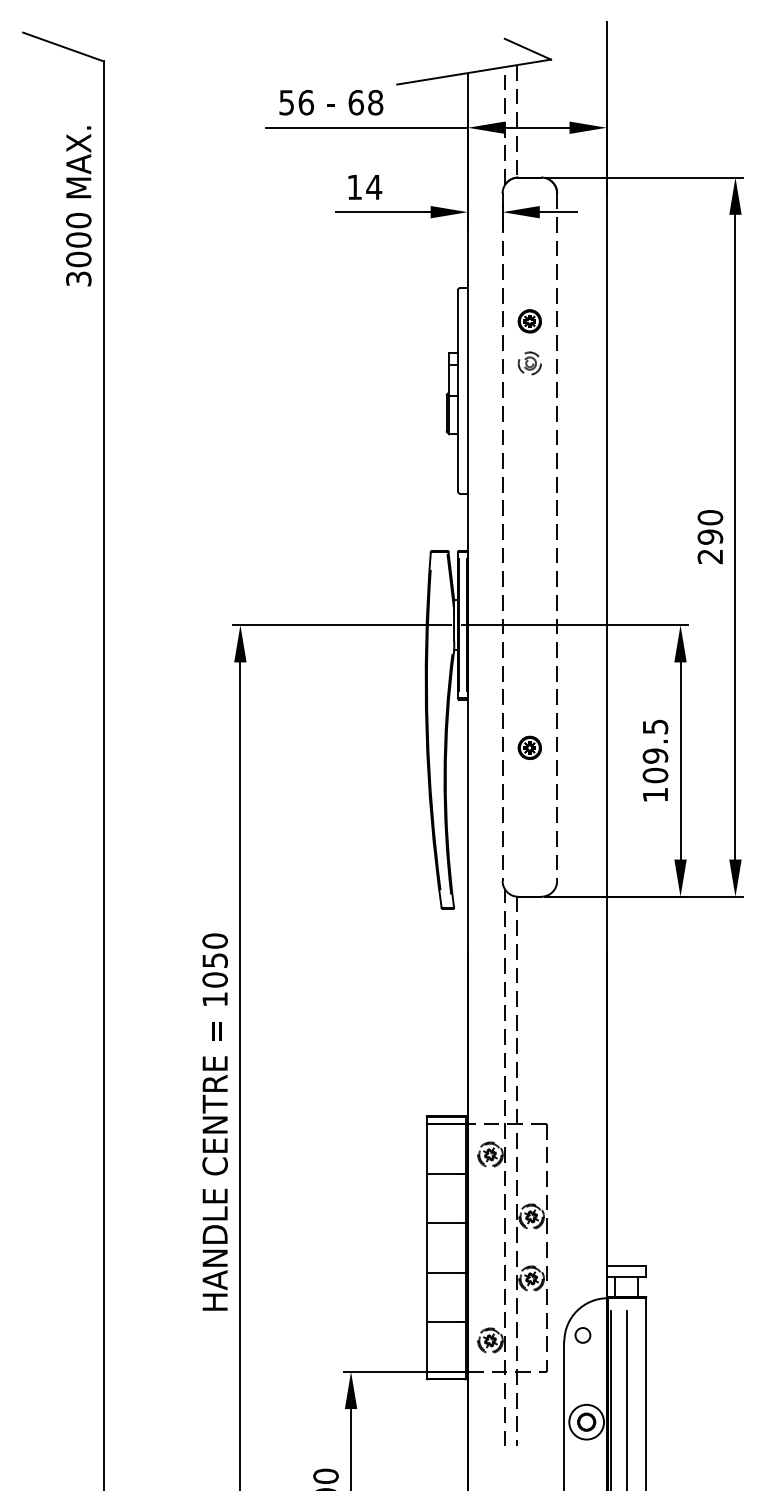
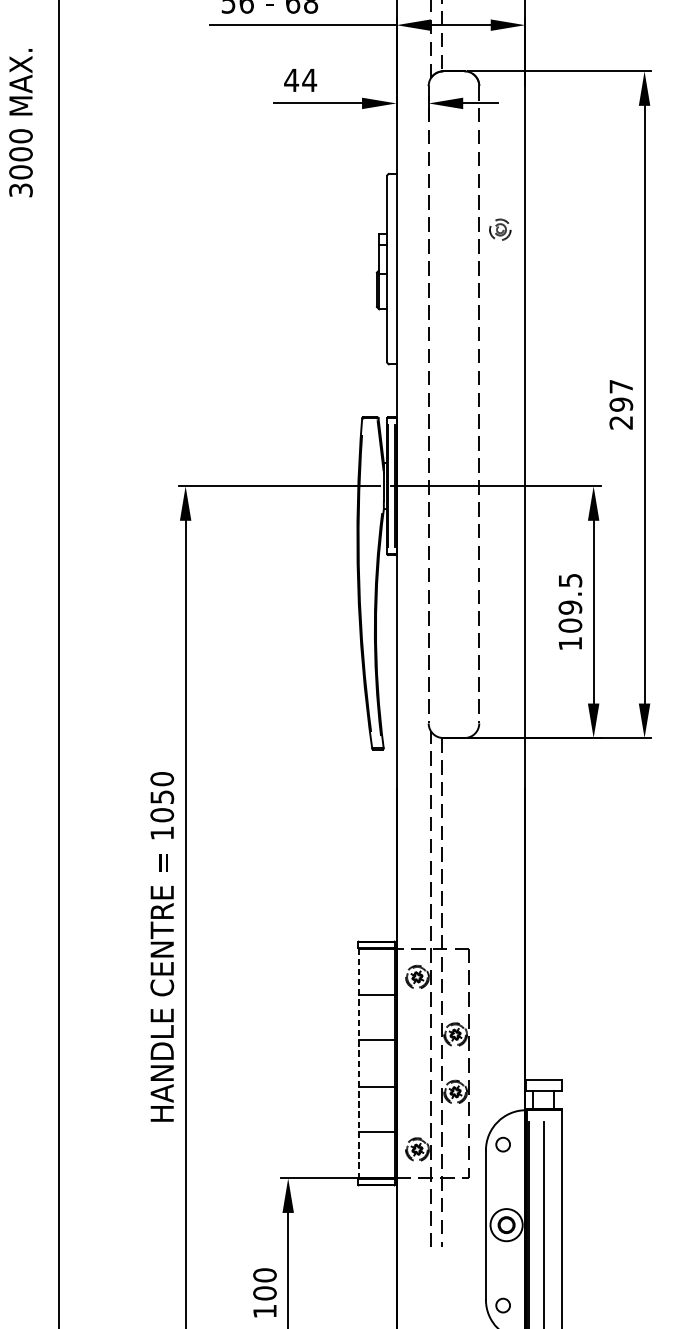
text: (354, 187) -> (291, 80), 14 -> 44
text: (78, 206) -> (20, 123), moved
part: (529, 321) -> (453, 204), removed
part: (529, 363) -> (499, 229), moved
text: (710, 517) -> (621, 386), 290 -> 297
part: (529, 747) -> (453, 599), removed
line: (426, 1248) -> (358, 1064), solid -> dashed

